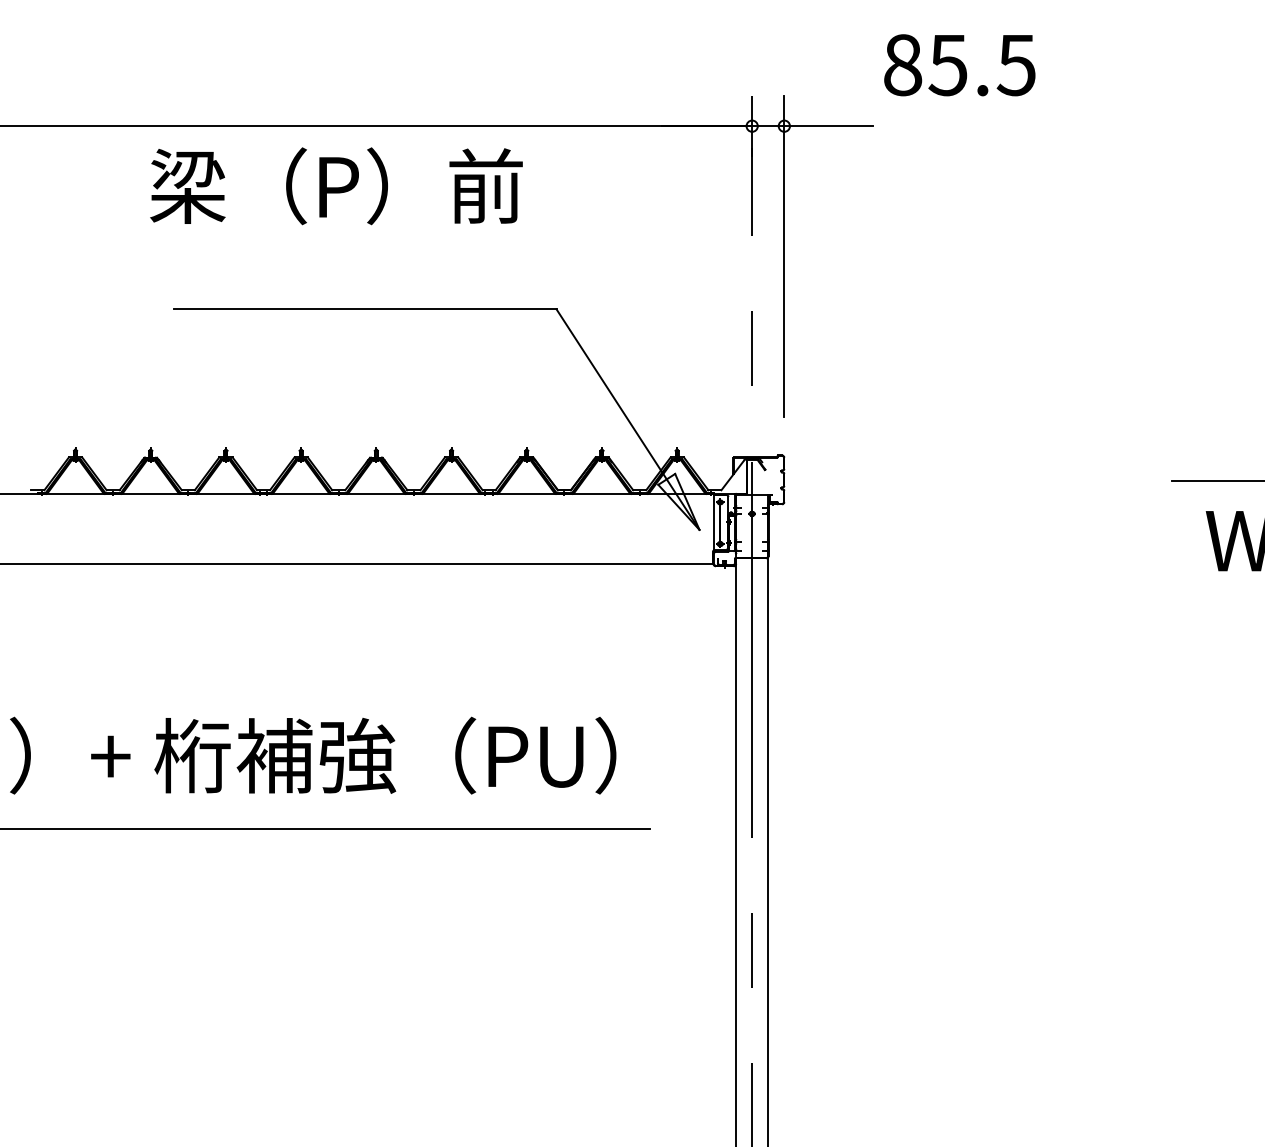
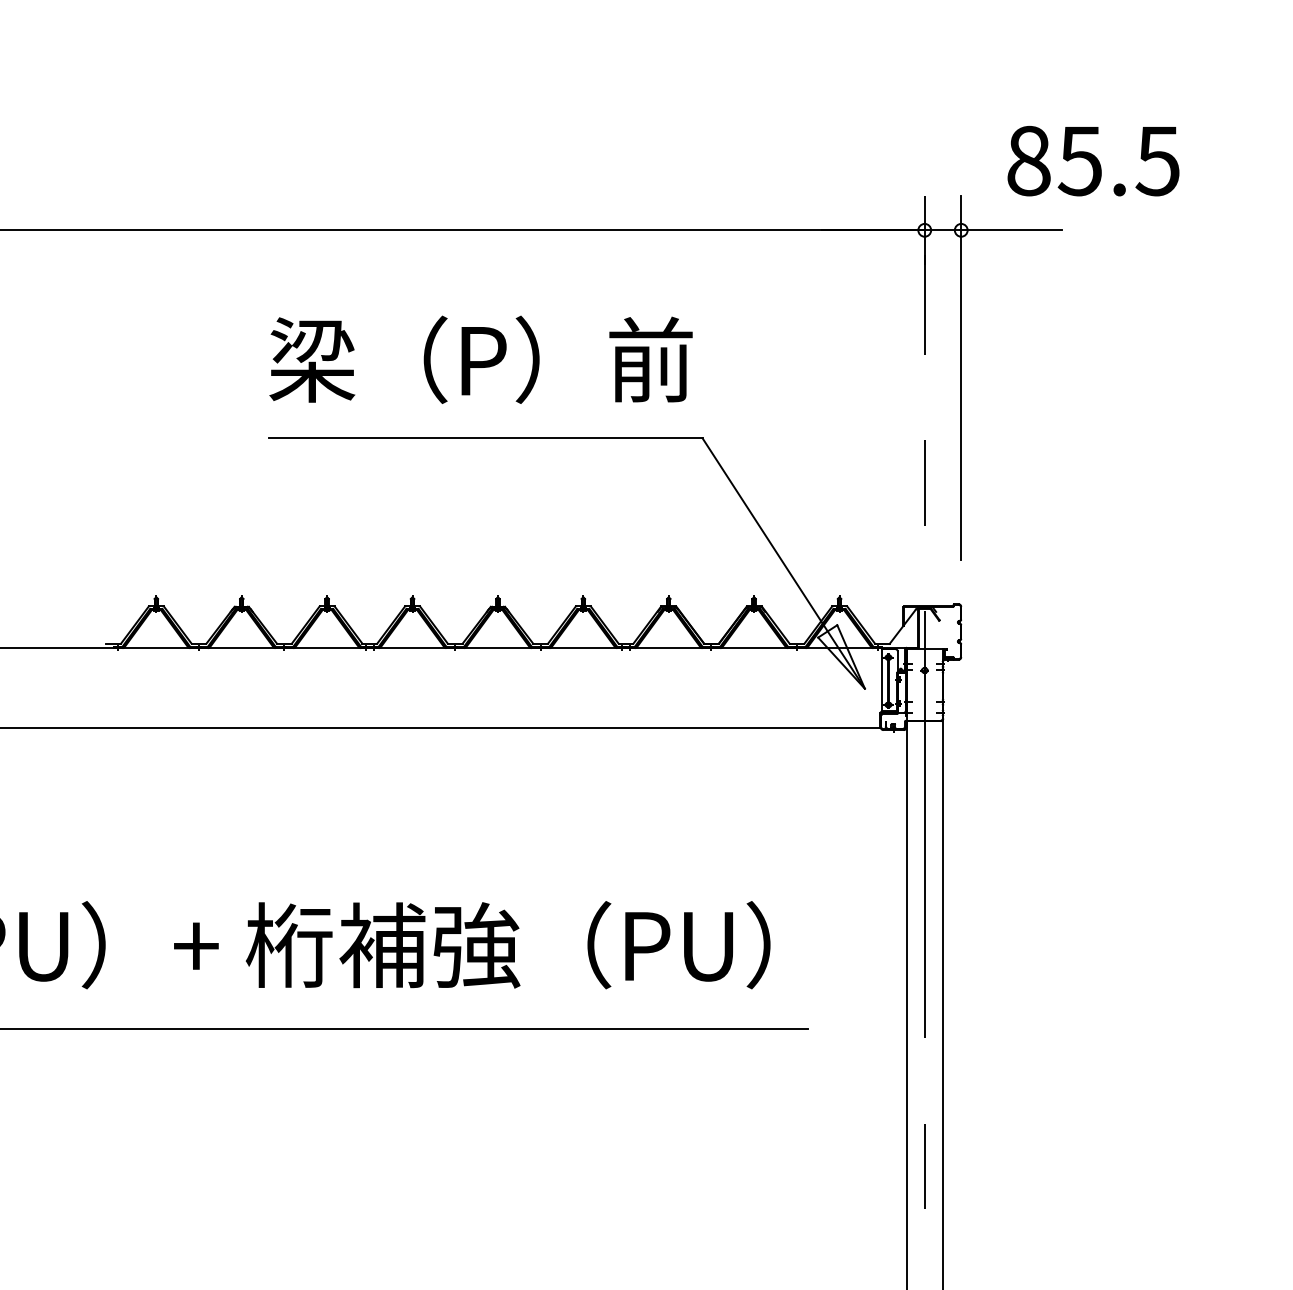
text: (959, 65) -> (1093, 161), moved
text: (336, 186) -> (481, 360), moved

